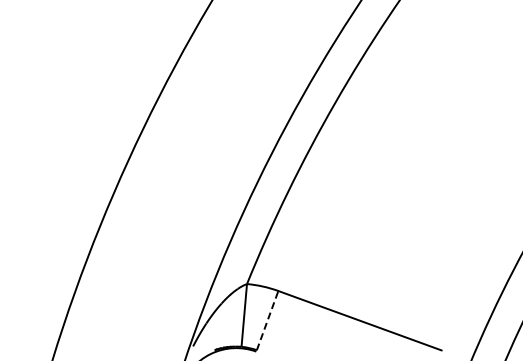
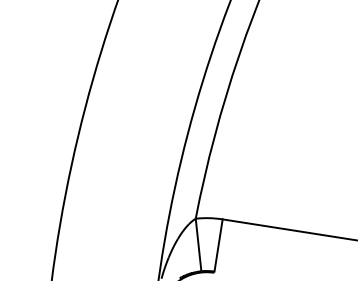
line: (267, 320) -> (218, 245), dashed -> solid

